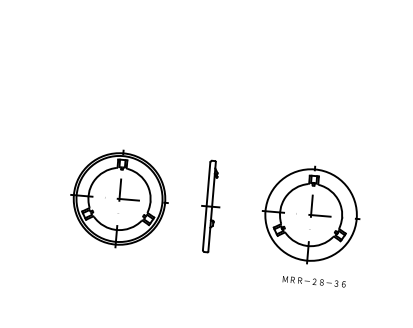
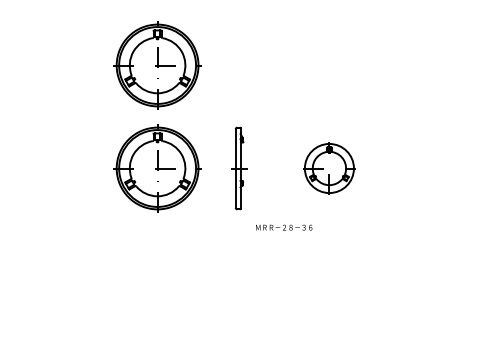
part: (129, 84) -> (157, 65), added
part: (311, 215) -> (329, 168), size x0.6
text: (314, 281) -> (284, 227), moved

